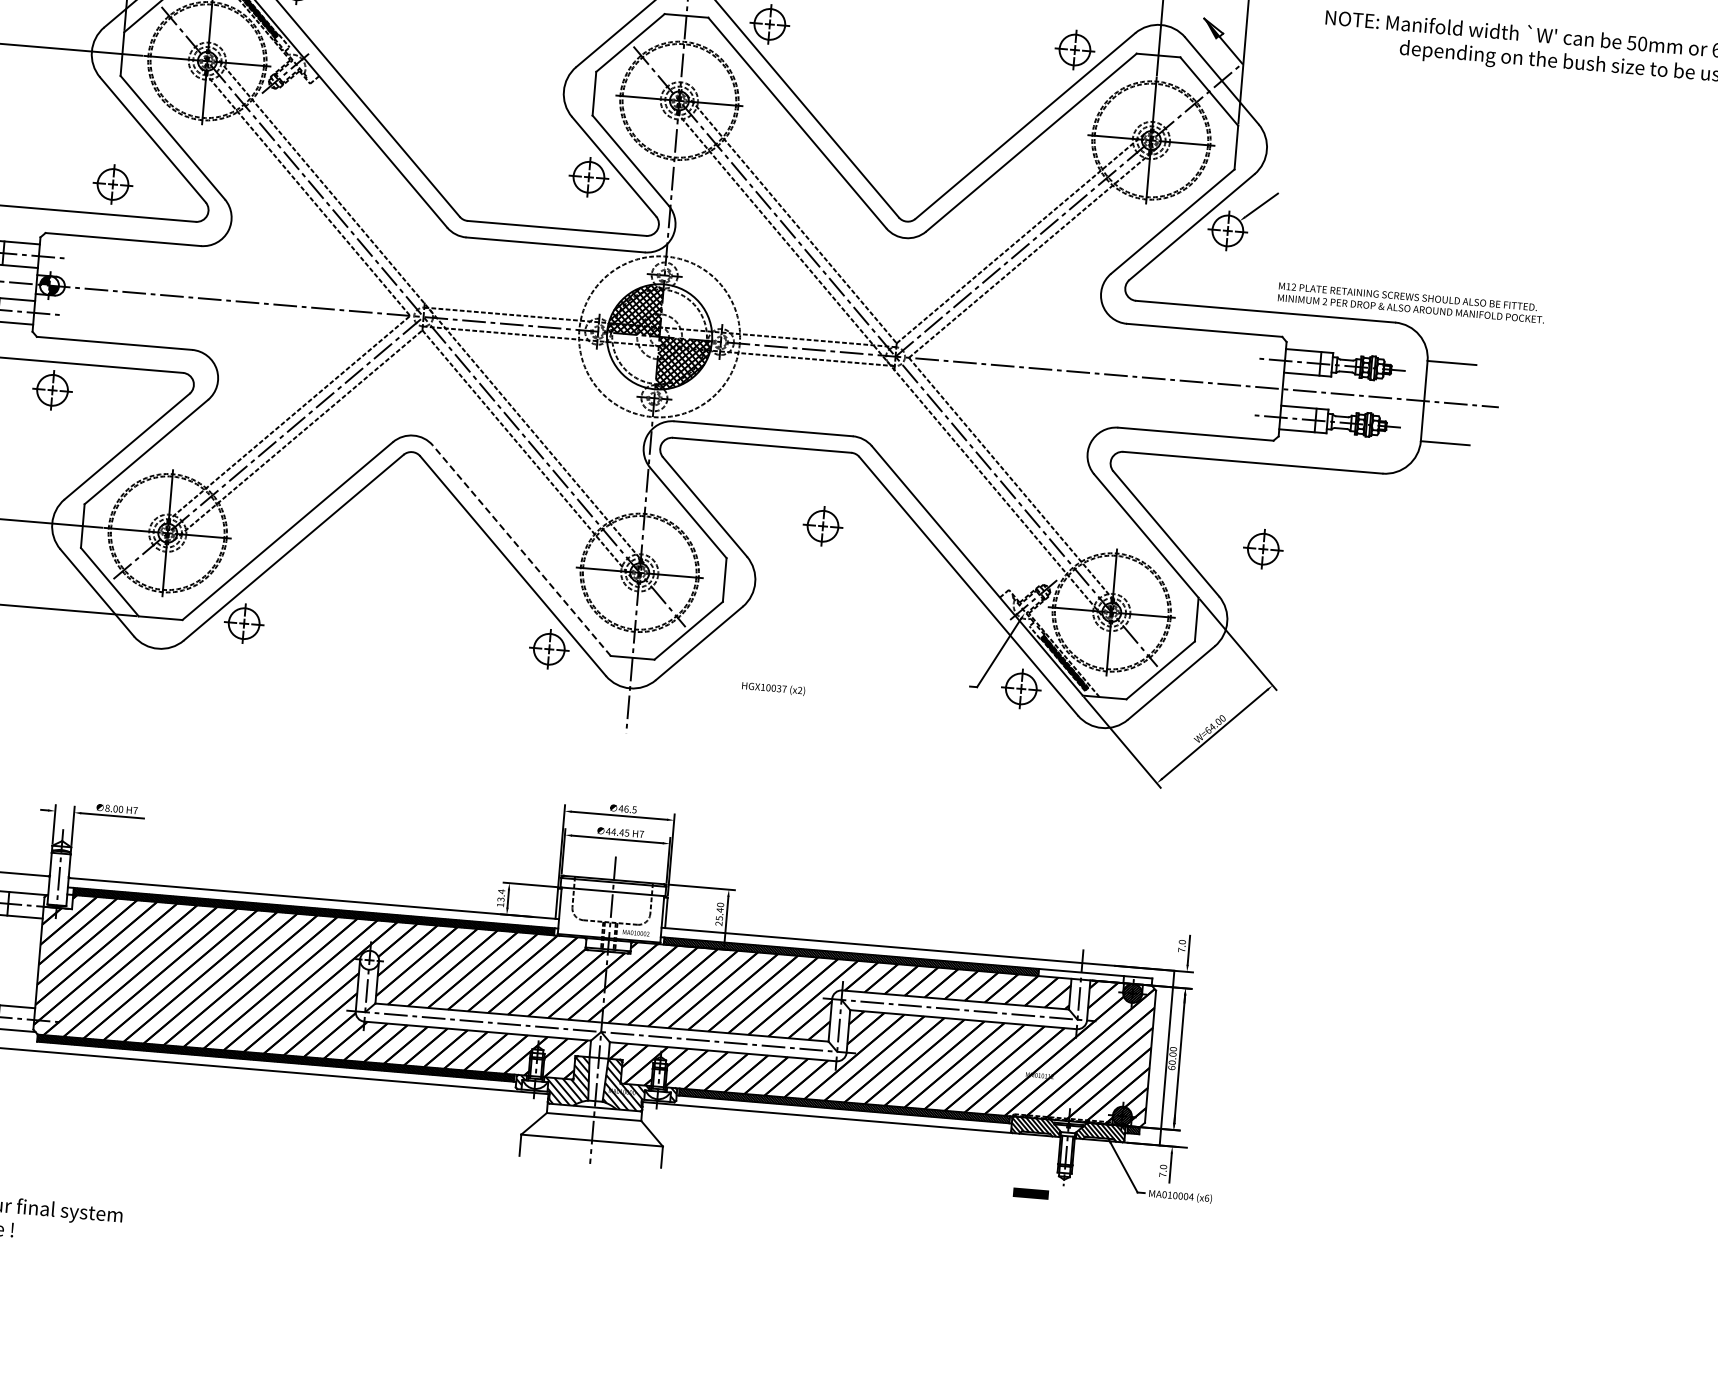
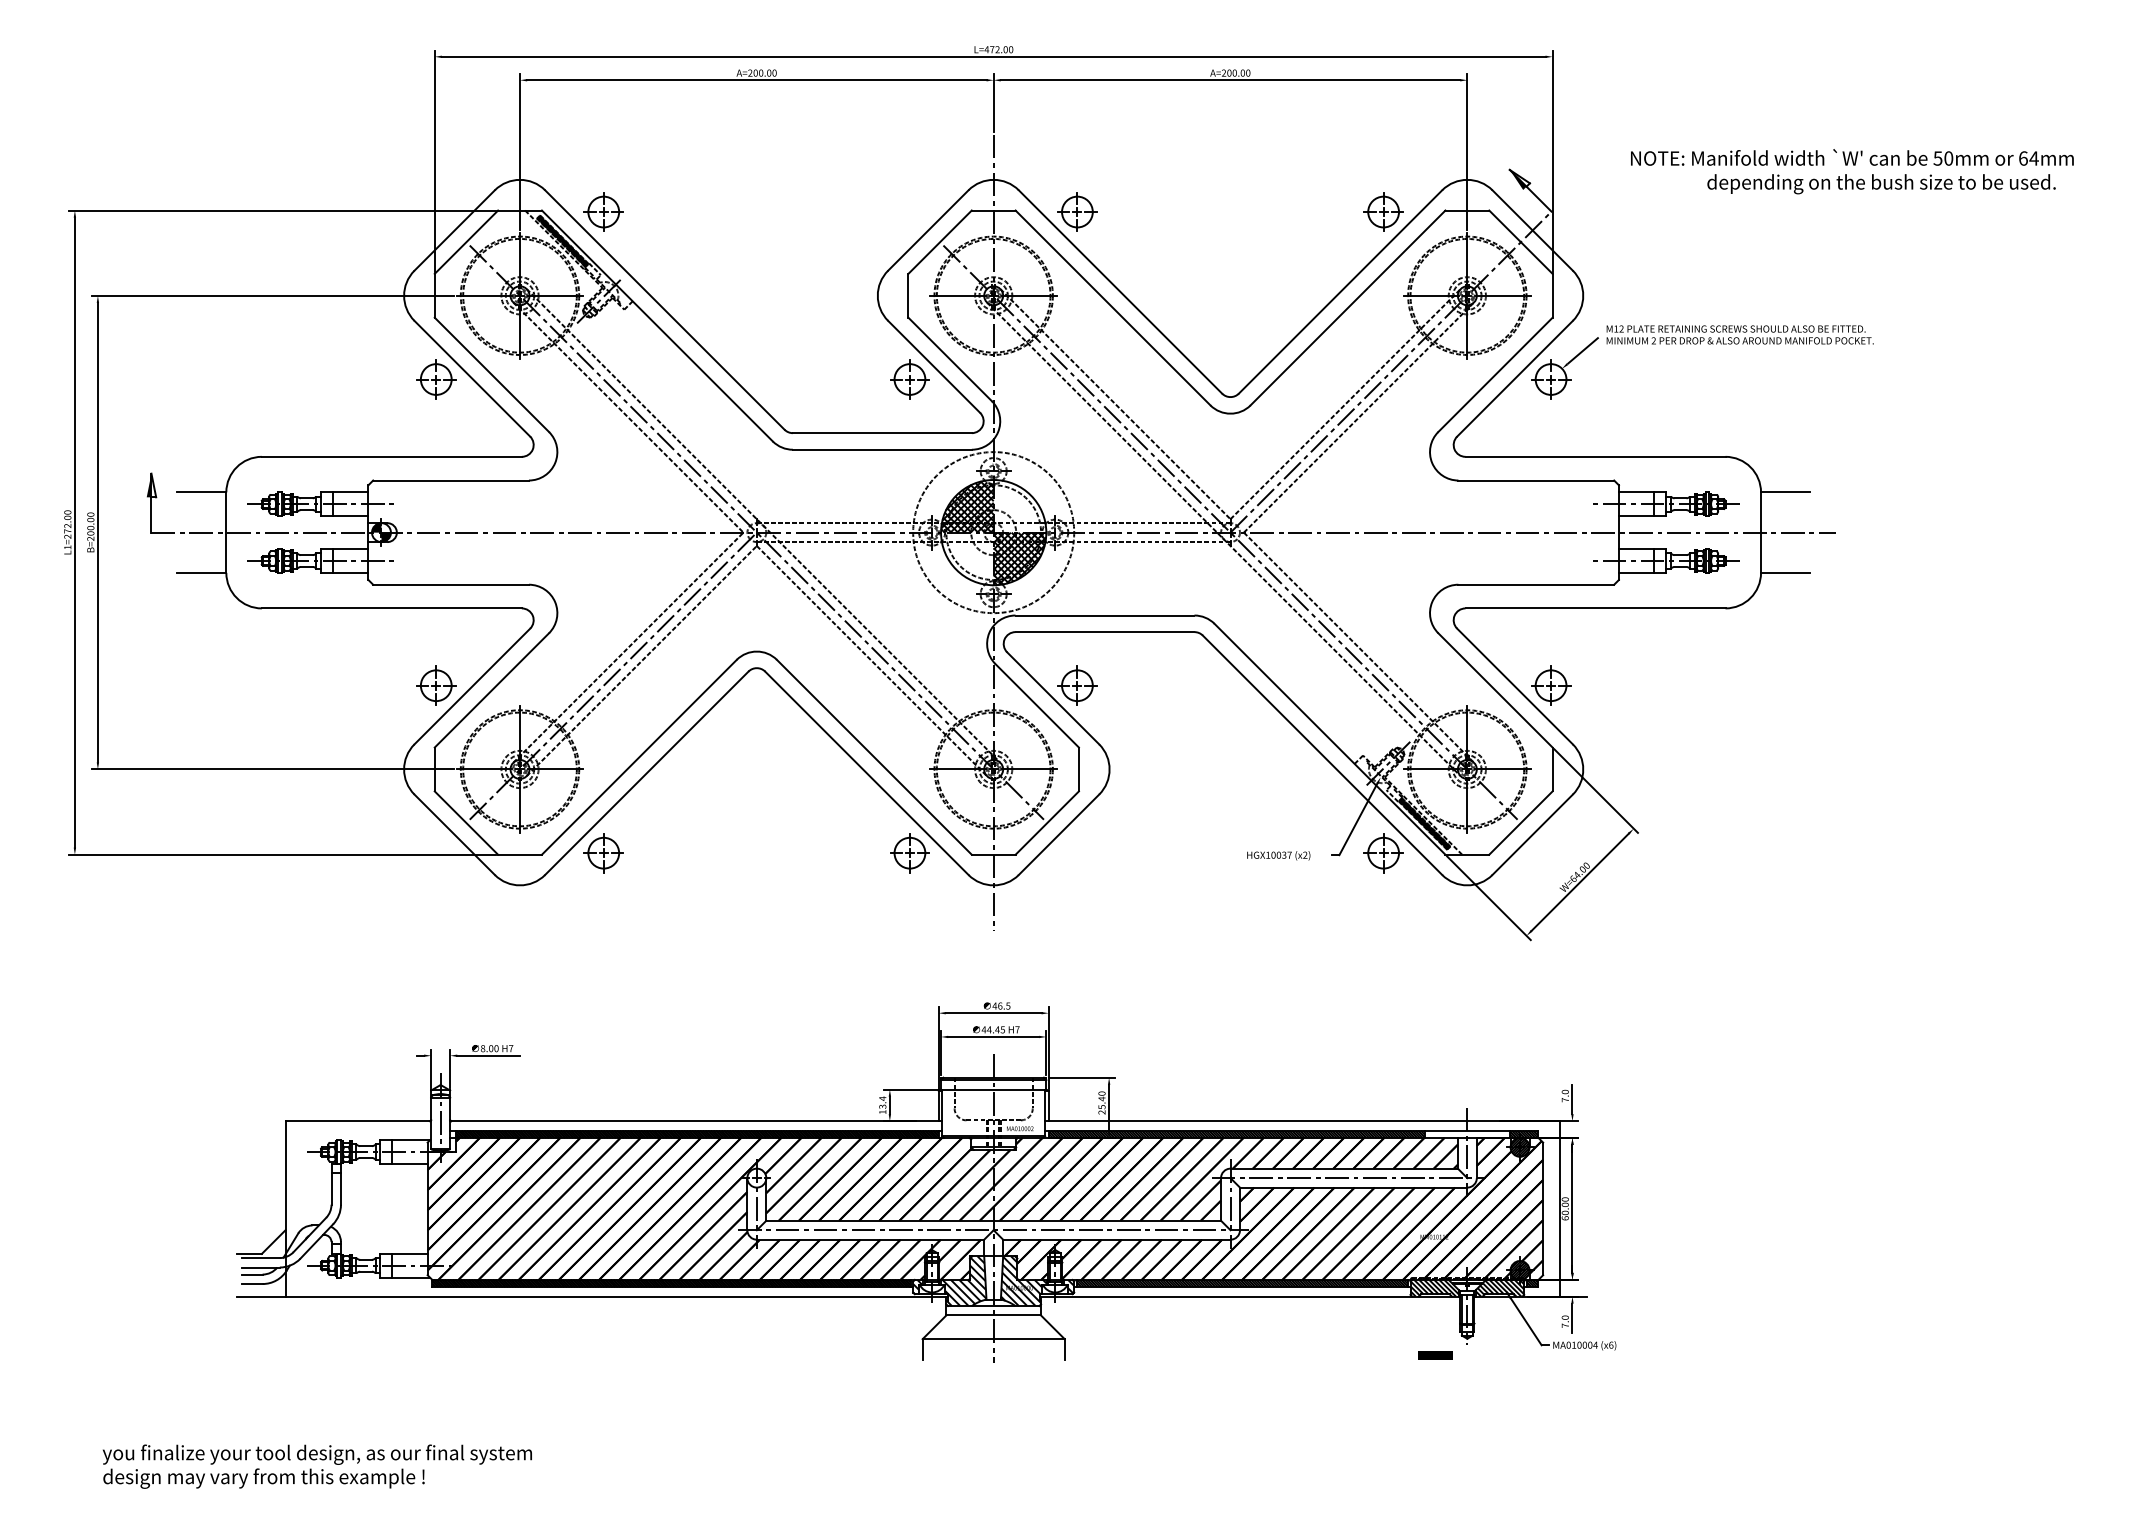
part: (113, 184) -> (436, 379), moved
text: (1410, 302) -> (1739, 334), moved
part: (52, 390) -> (436, 685), moved
part: (823, 526) -> (1077, 685), moved
part: (1263, 549) -> (1551, 685), moved
line: (521, 550) -> (874, 757), dashed -> solid
text: (773, 688) -> (1278, 855), moved
hatch: (1137, 979) -> (1523, 1133), added

